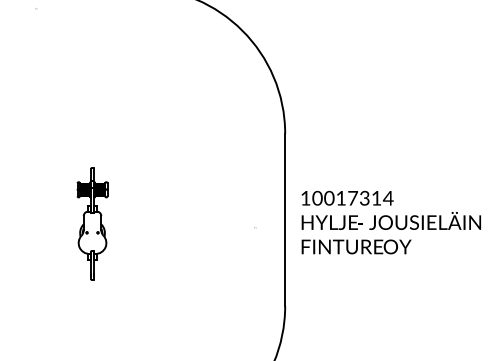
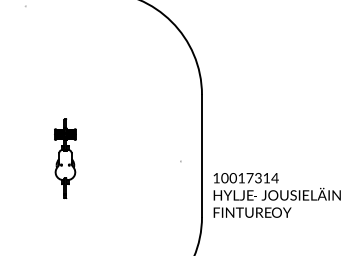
text: (390, 222) -> (276, 195), moved

